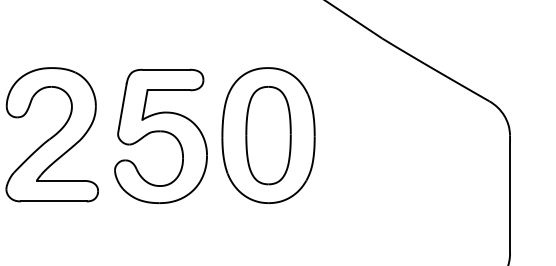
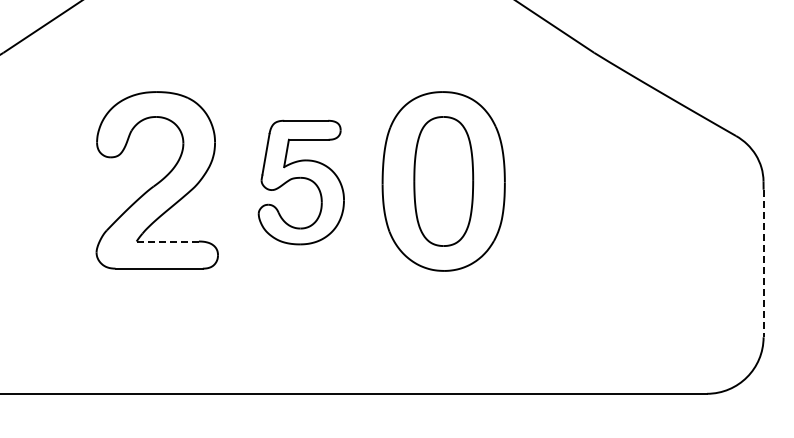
part: (161, 136) -> (301, 182), size x0.7
line: (60, 180) -> (168, 241), solid -> dashed
line: (510, 197) -> (763, 263), solid -> dashed

